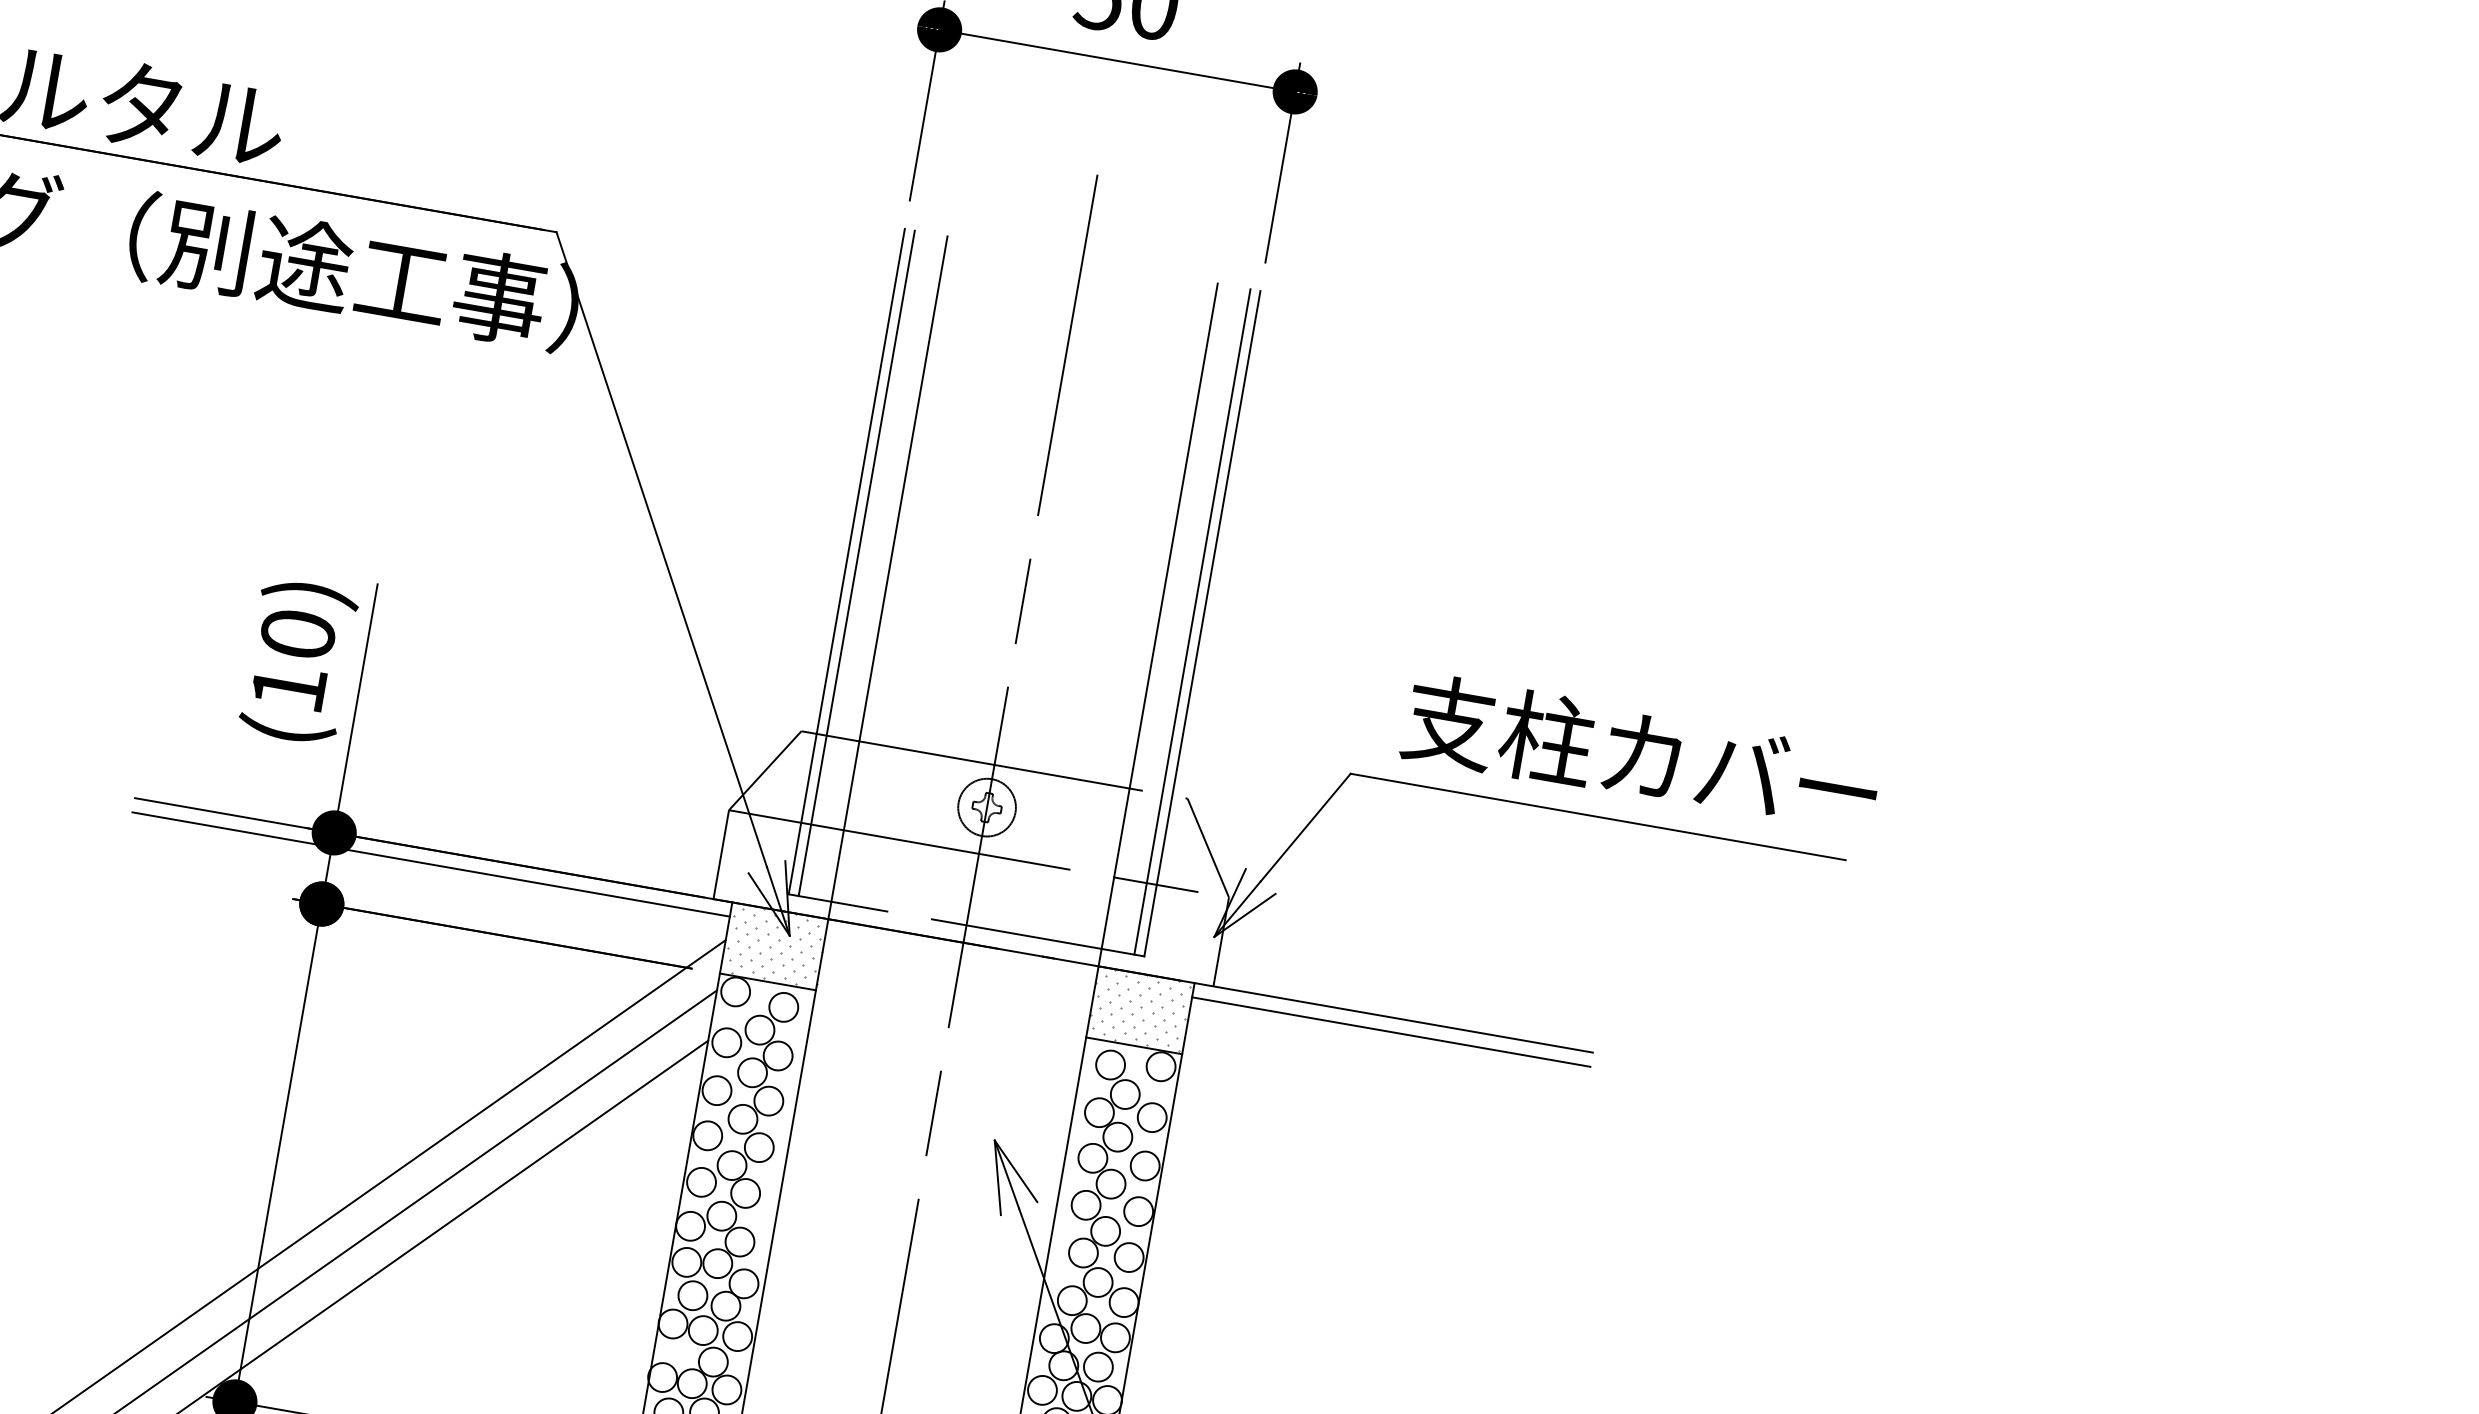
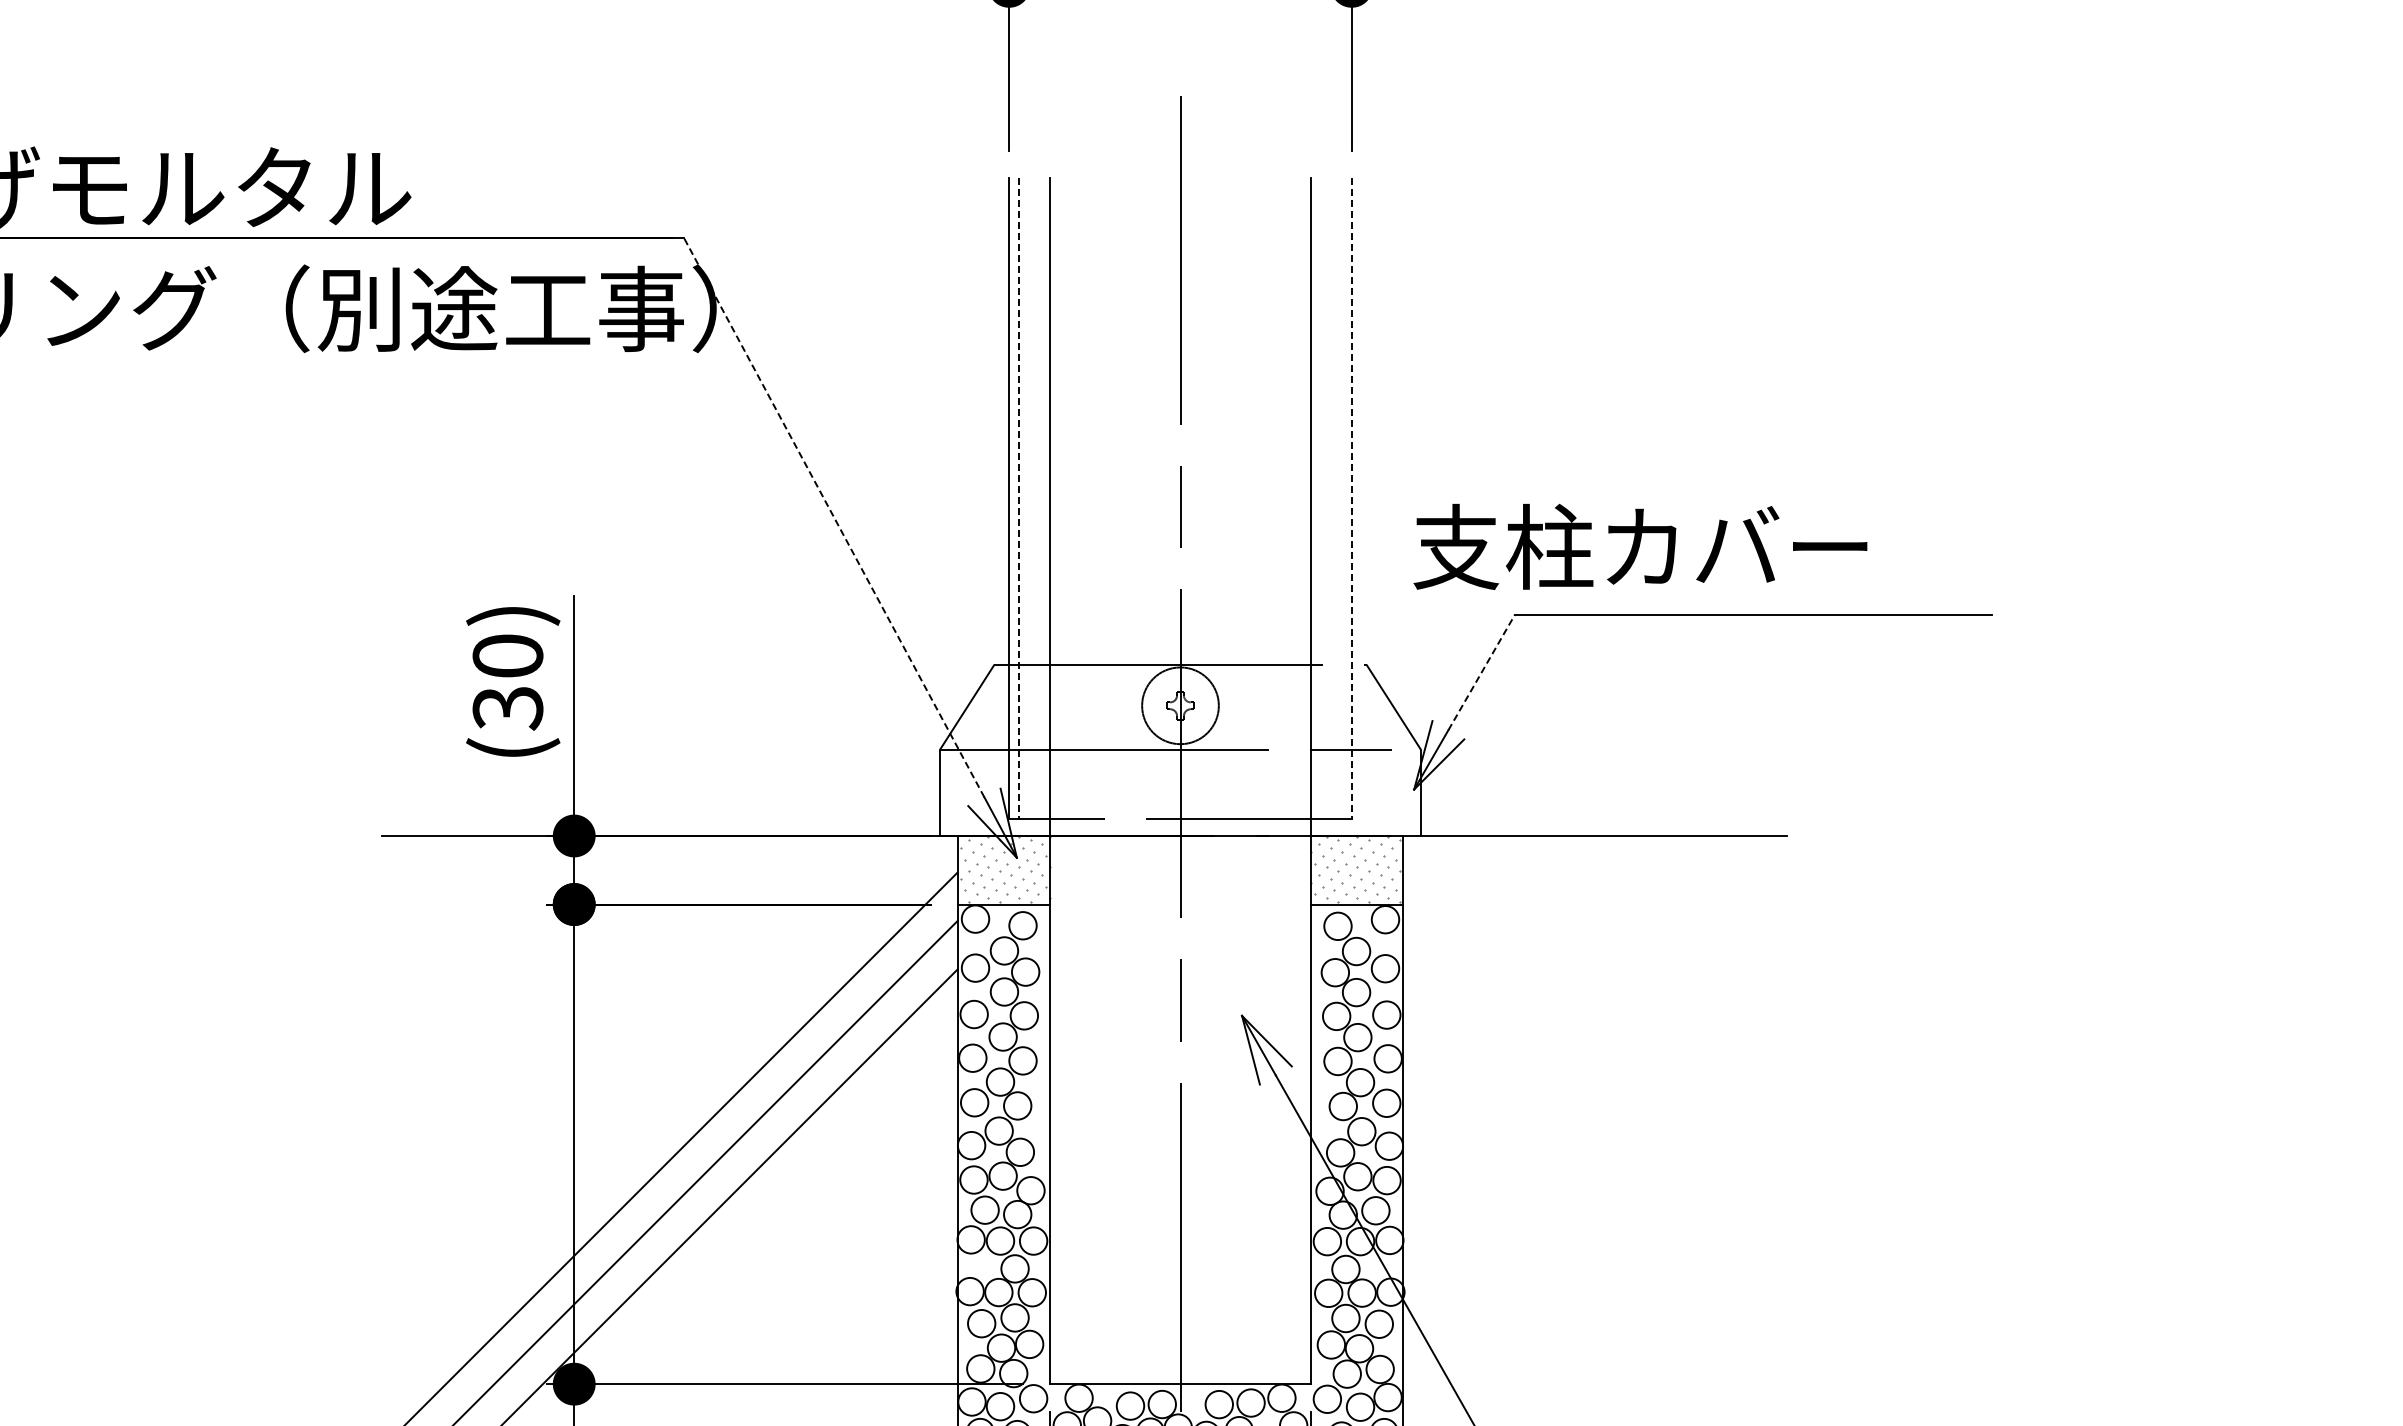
line: (662, 549) -> (834, 517), solid -> dashed
line: (856, 563) -> (1018, 498), solid -> dashed
line: (1192, 621) -> (1342, 498), removed
line: (1202, 623) -> (1351, 498), solid -> dashed
text: (288, 688) -> (507, 708), (10) -> (30)
text: (1641, 754) -> (1640, 546), moved
circle: (987, 807) -> (1180, 705), size x1.4
line: (1305, 827) -> (1481, 672), solid -> dashed
line: (430, 864) -> (669, 849), removed
line: (1390, 1031) -> (1594, 849), removed

